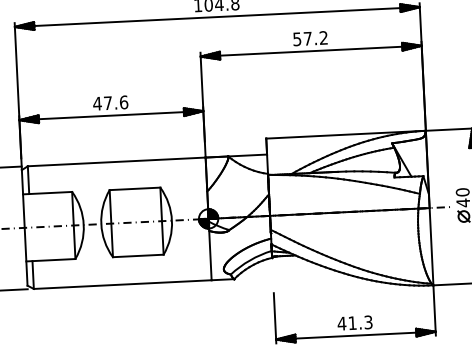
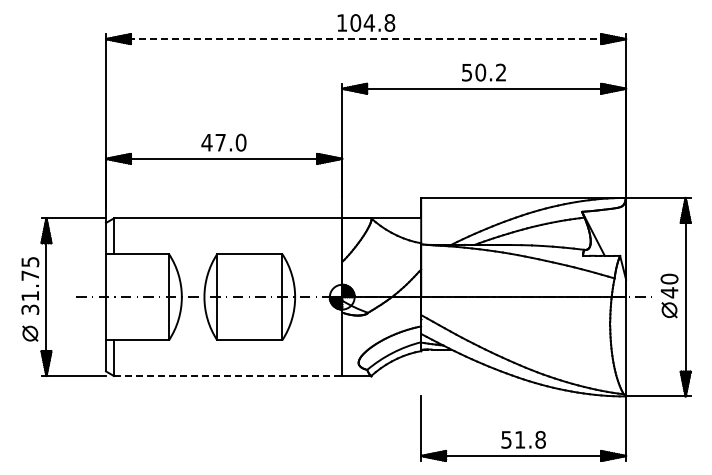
line: (217, 17) -> (366, 39), solid -> dashed
text: (307, 38) -> (480, 72), 57.2 -> 50.2
text: (123, 102) -> (240, 142), 47.6 -> 47.0
line: (123, 284) -> (228, 376), solid -> dashed
text: (354, 322) -> (522, 439), 41.3 -> 51.8

